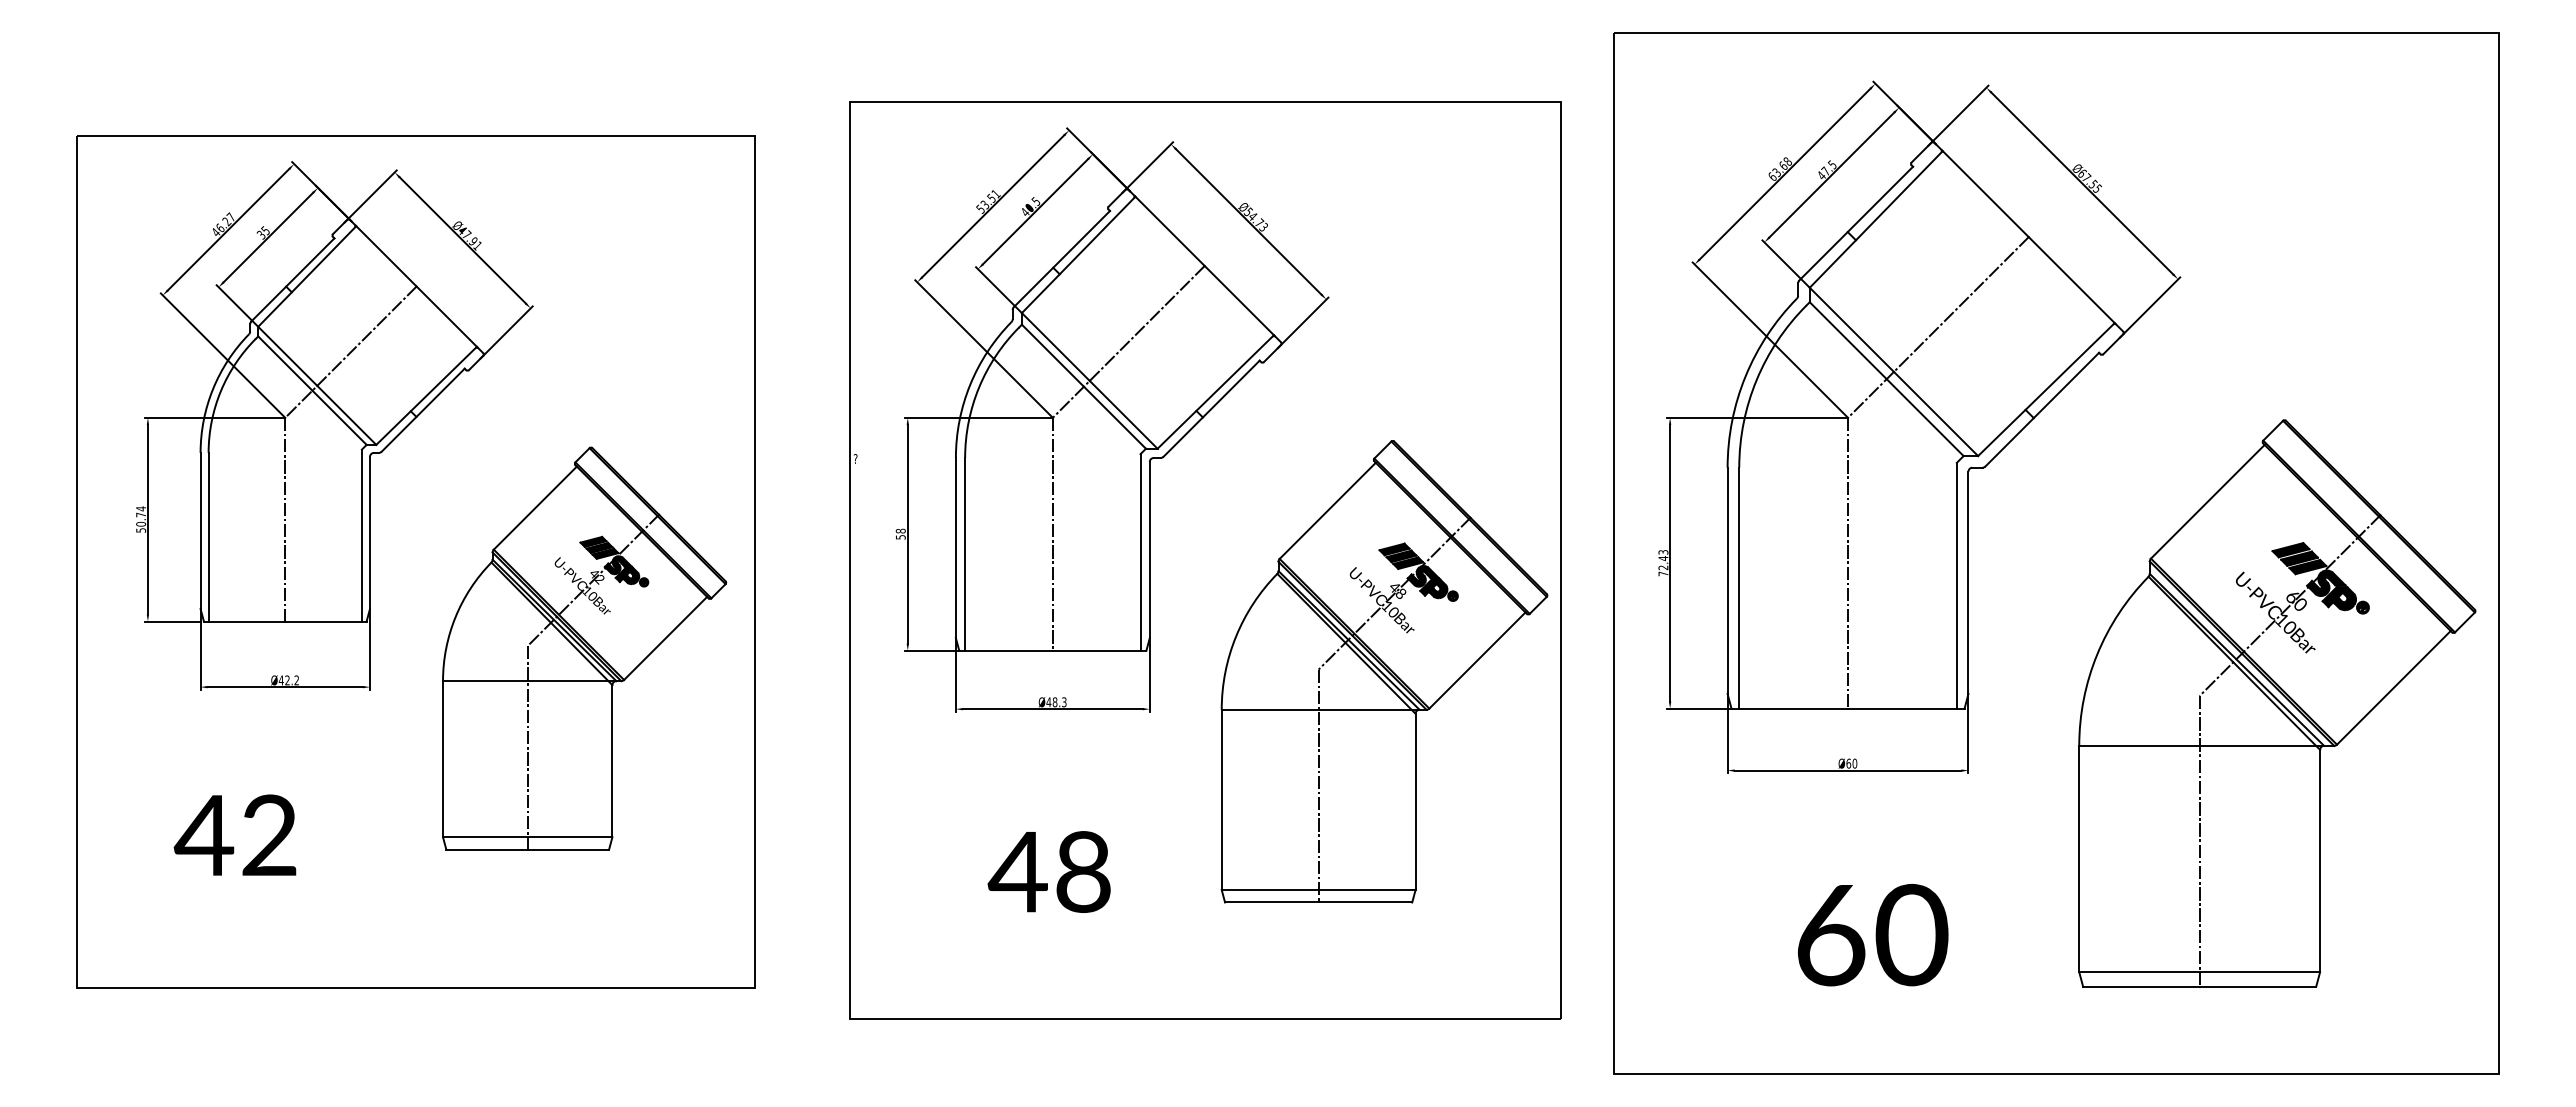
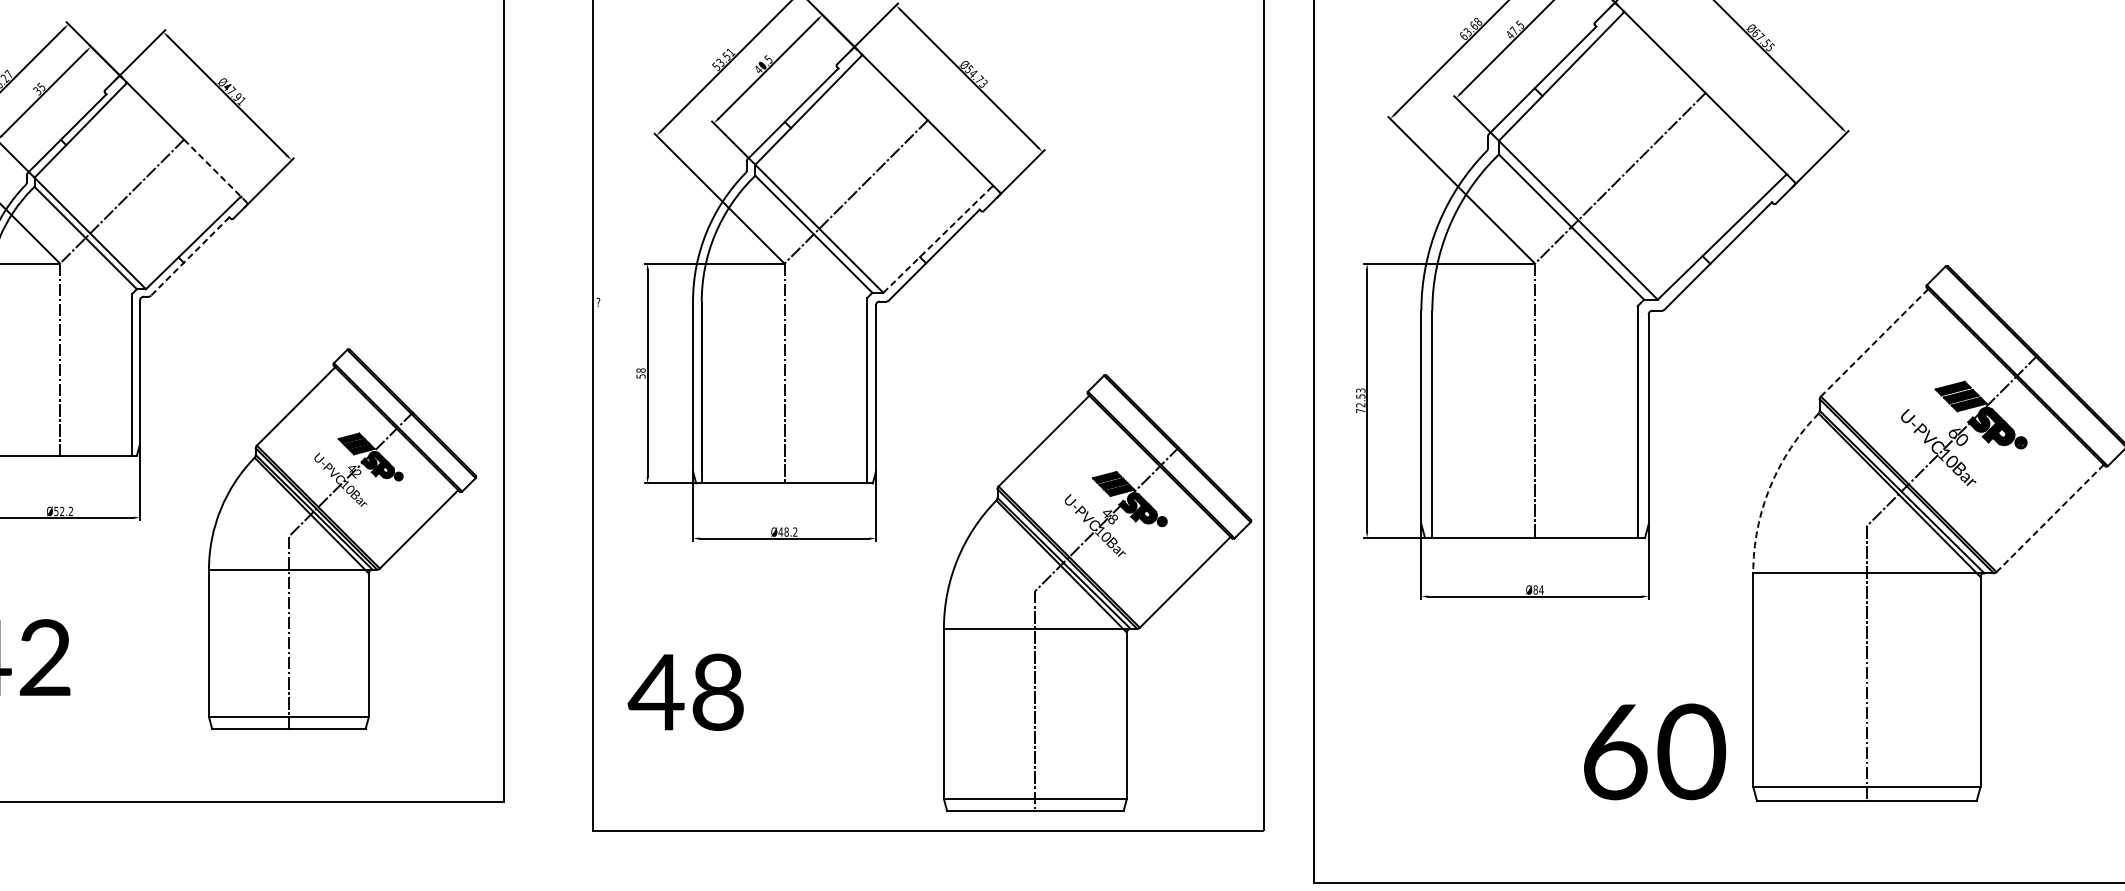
line: (450, 320) -> (216, 171), solid -> dashed
line: (1216, 391) -> (938, 238), solid -> dashed
line: (423, 410) -> (190, 256), solid -> dashed
line: (2207, 502) -> (1874, 343), solid -> dashed
text: (1663, 558) -> (1360, 396), 72.43 -> 72.53
part: (584, 648) -> (342, 538), moved
arc: (2097, 654) -> (1770, 487), solid -> dashed
part: (1384, 671) -> (1097, 592), moved
text: (280, 680) -> (55, 511), Ø42.2 -> Ø52.2
line: (2393, 688) -> (2049, 519), solid -> dashed
text: (1064, 702) -> (795, 532), Ø48.3 -> Ø48.2
text: (1851, 763) -> (1538, 589), Ø60 -> Ø84
text: (1048, 871) -> (685, 691), moved
text: (1873, 935) -> (1655, 752), moved

